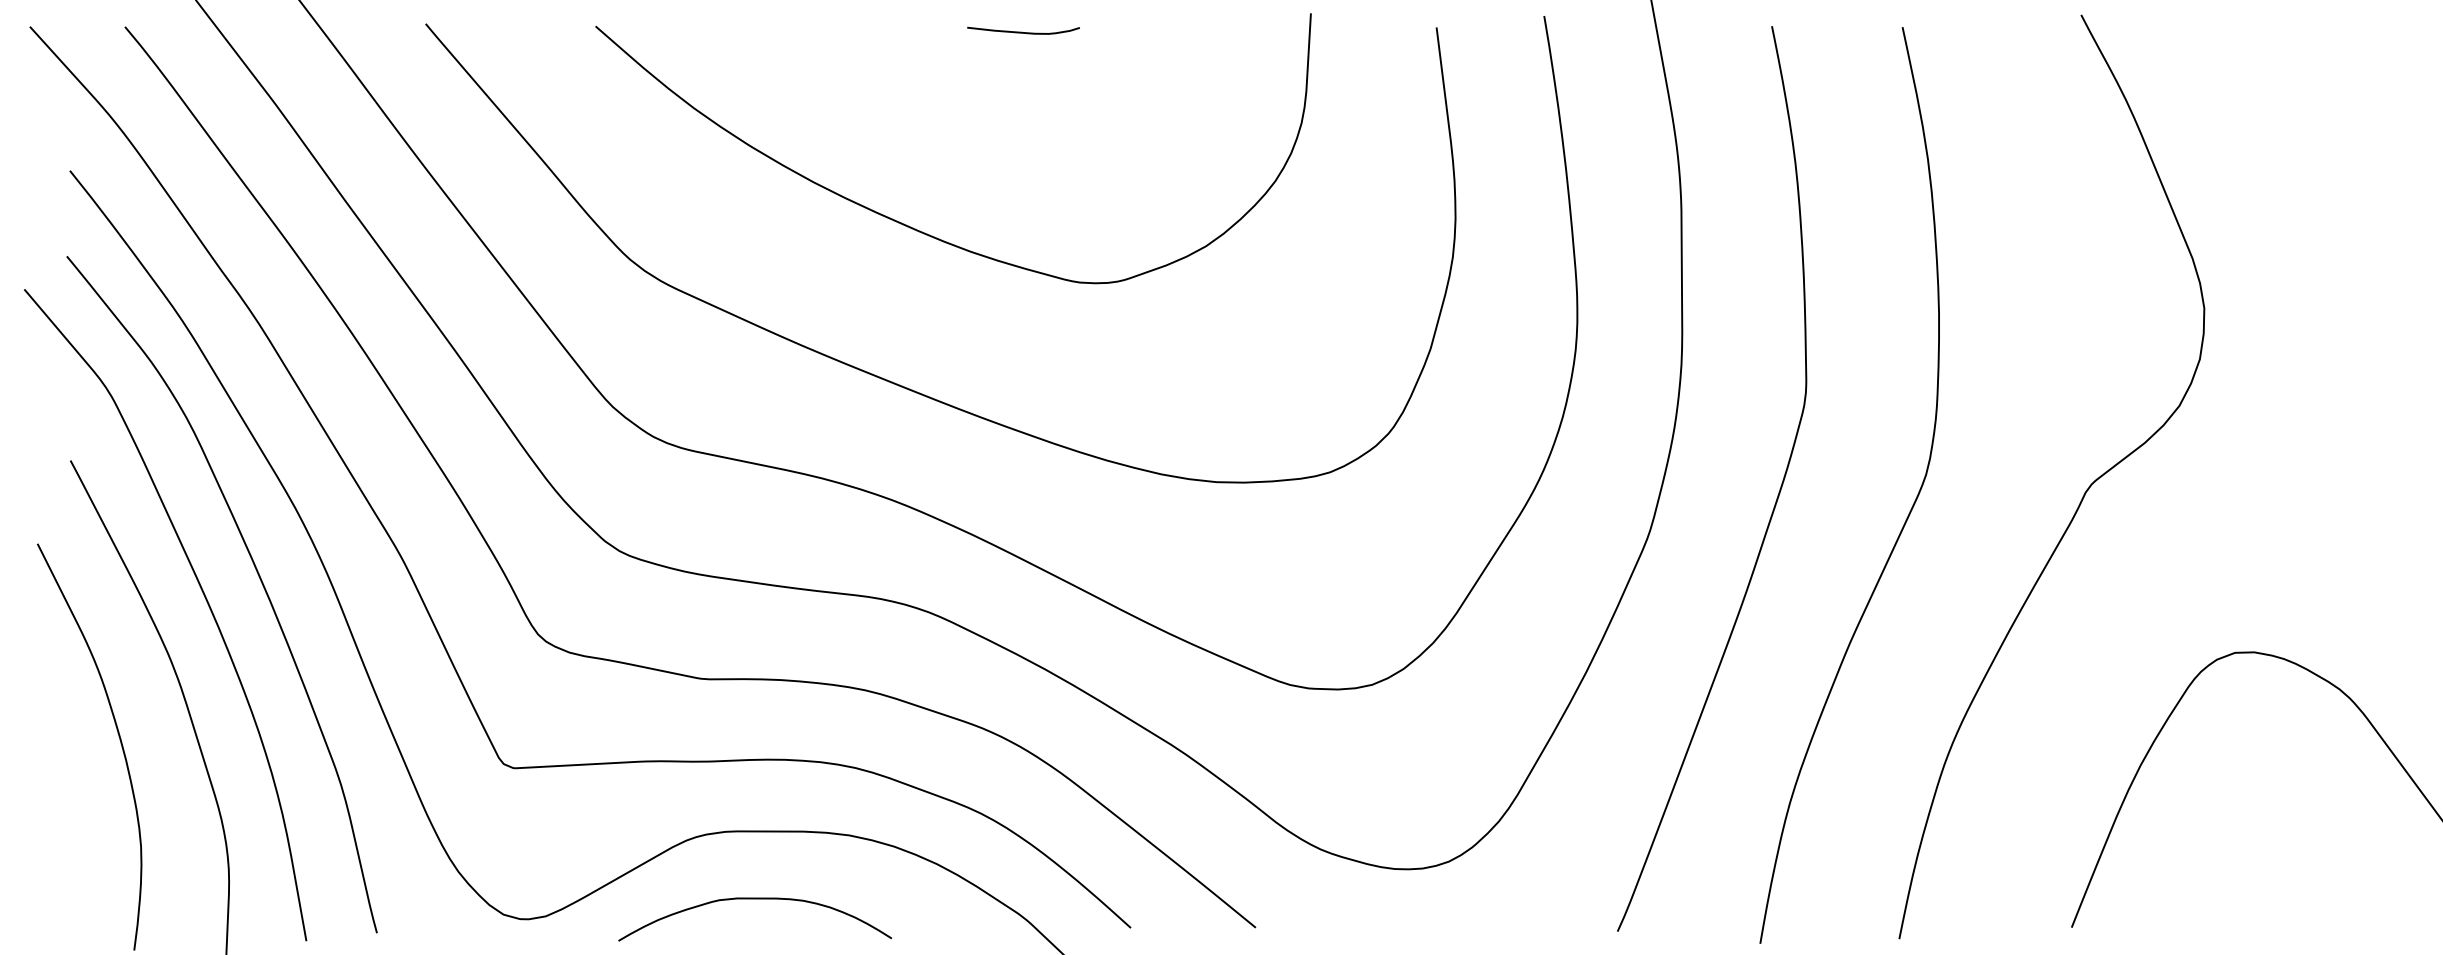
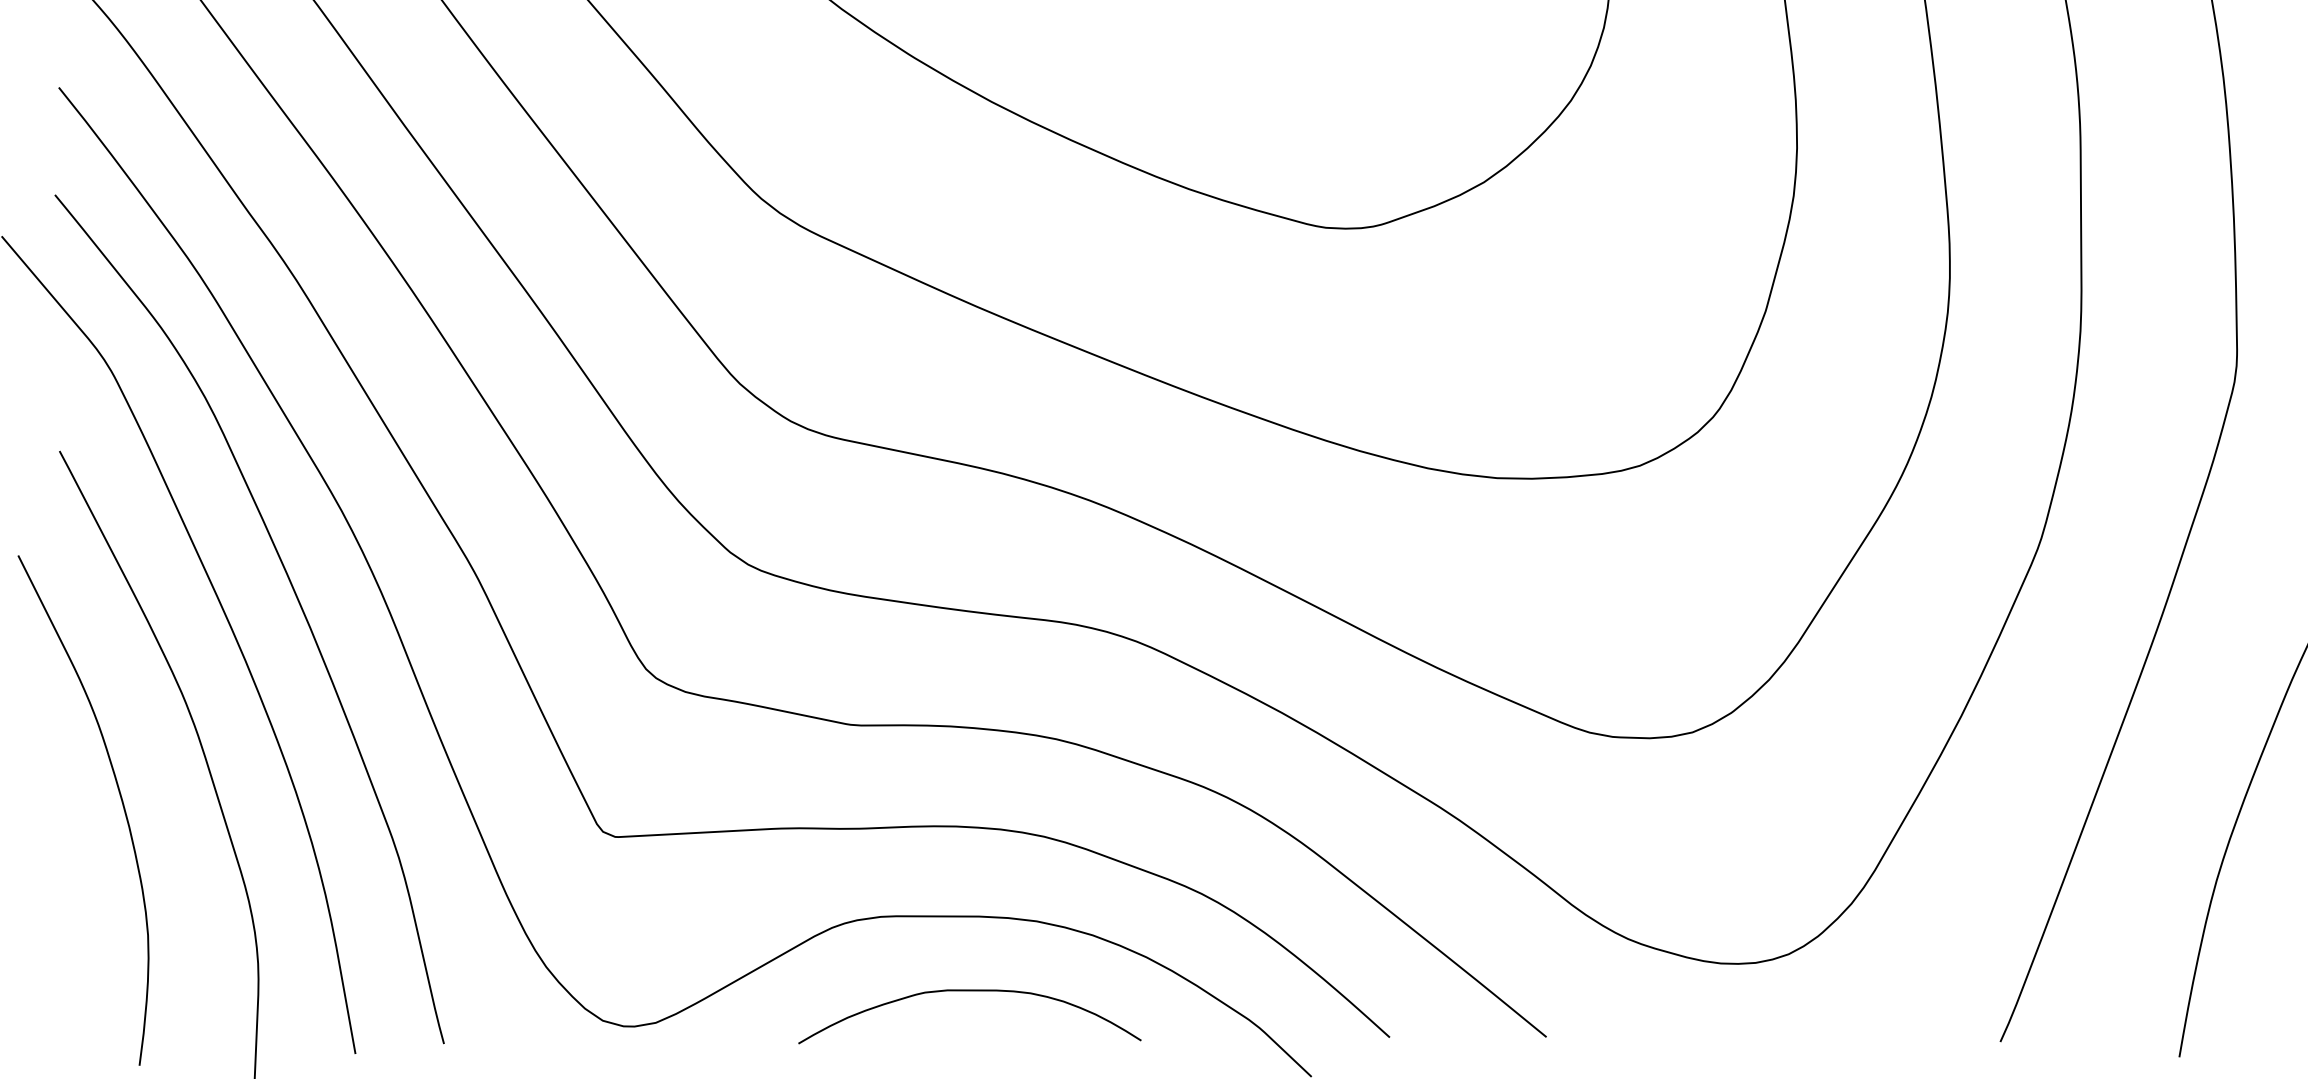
curve: (755, 899) -> (970, 991), moved

